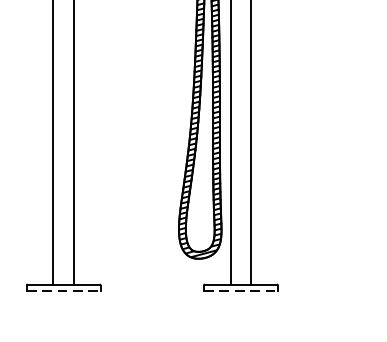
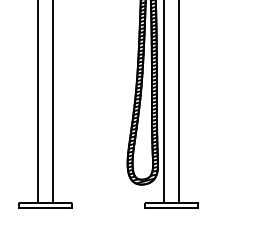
line: (63, 290) -> (45, 207), dashed -> solid
line: (241, 290) -> (172, 207), dashed -> solid

